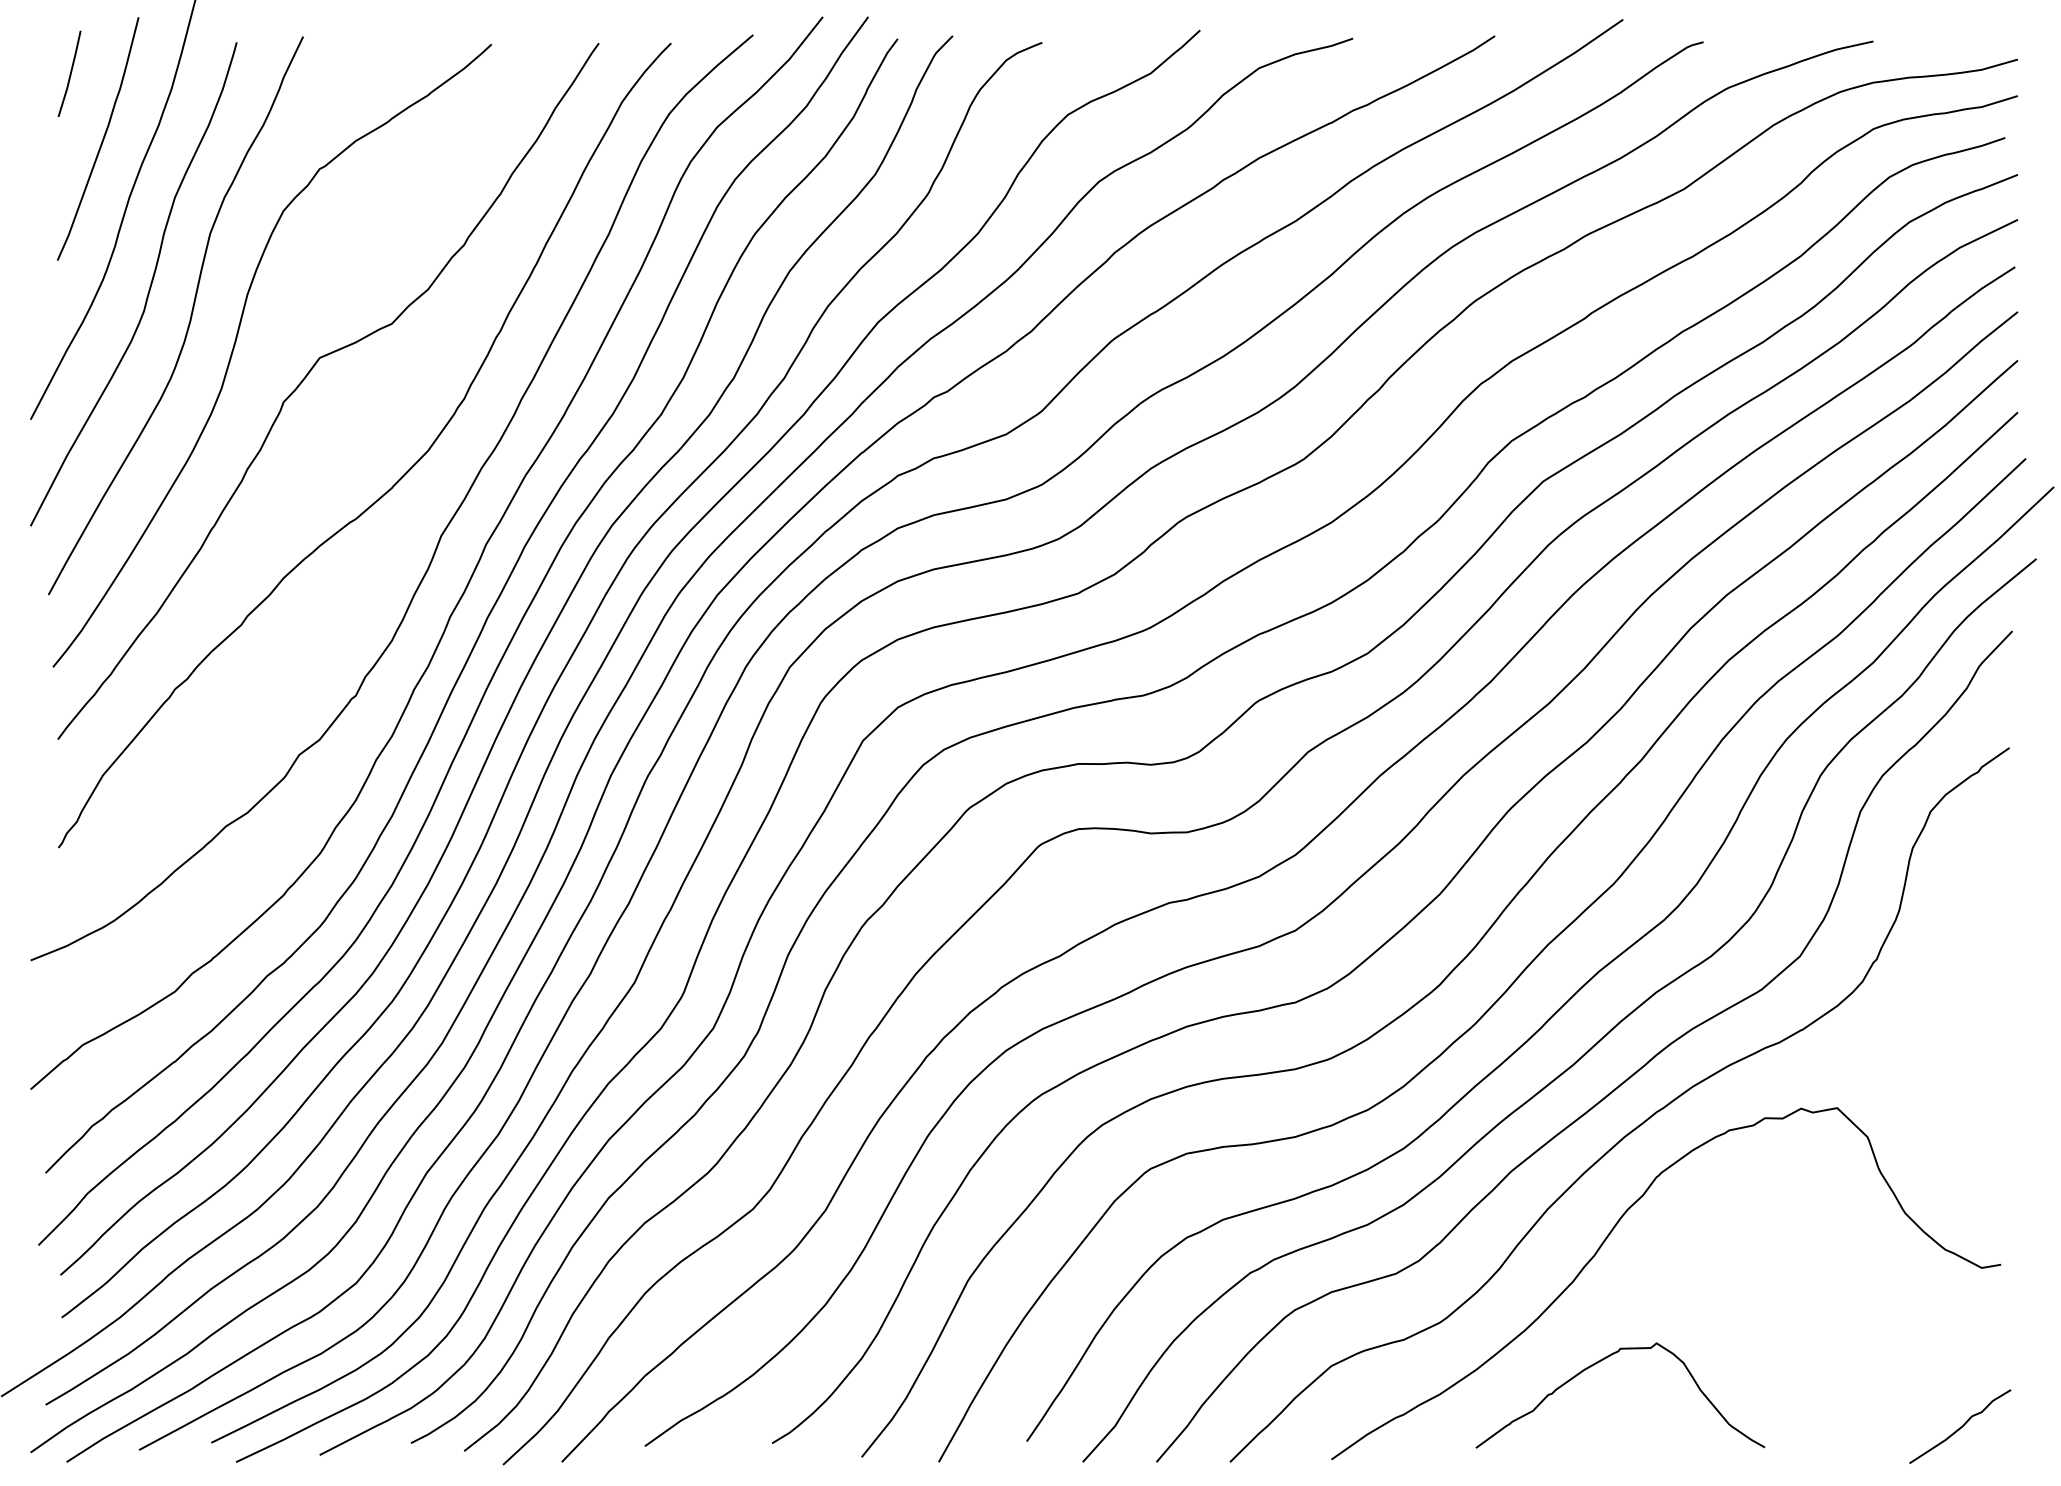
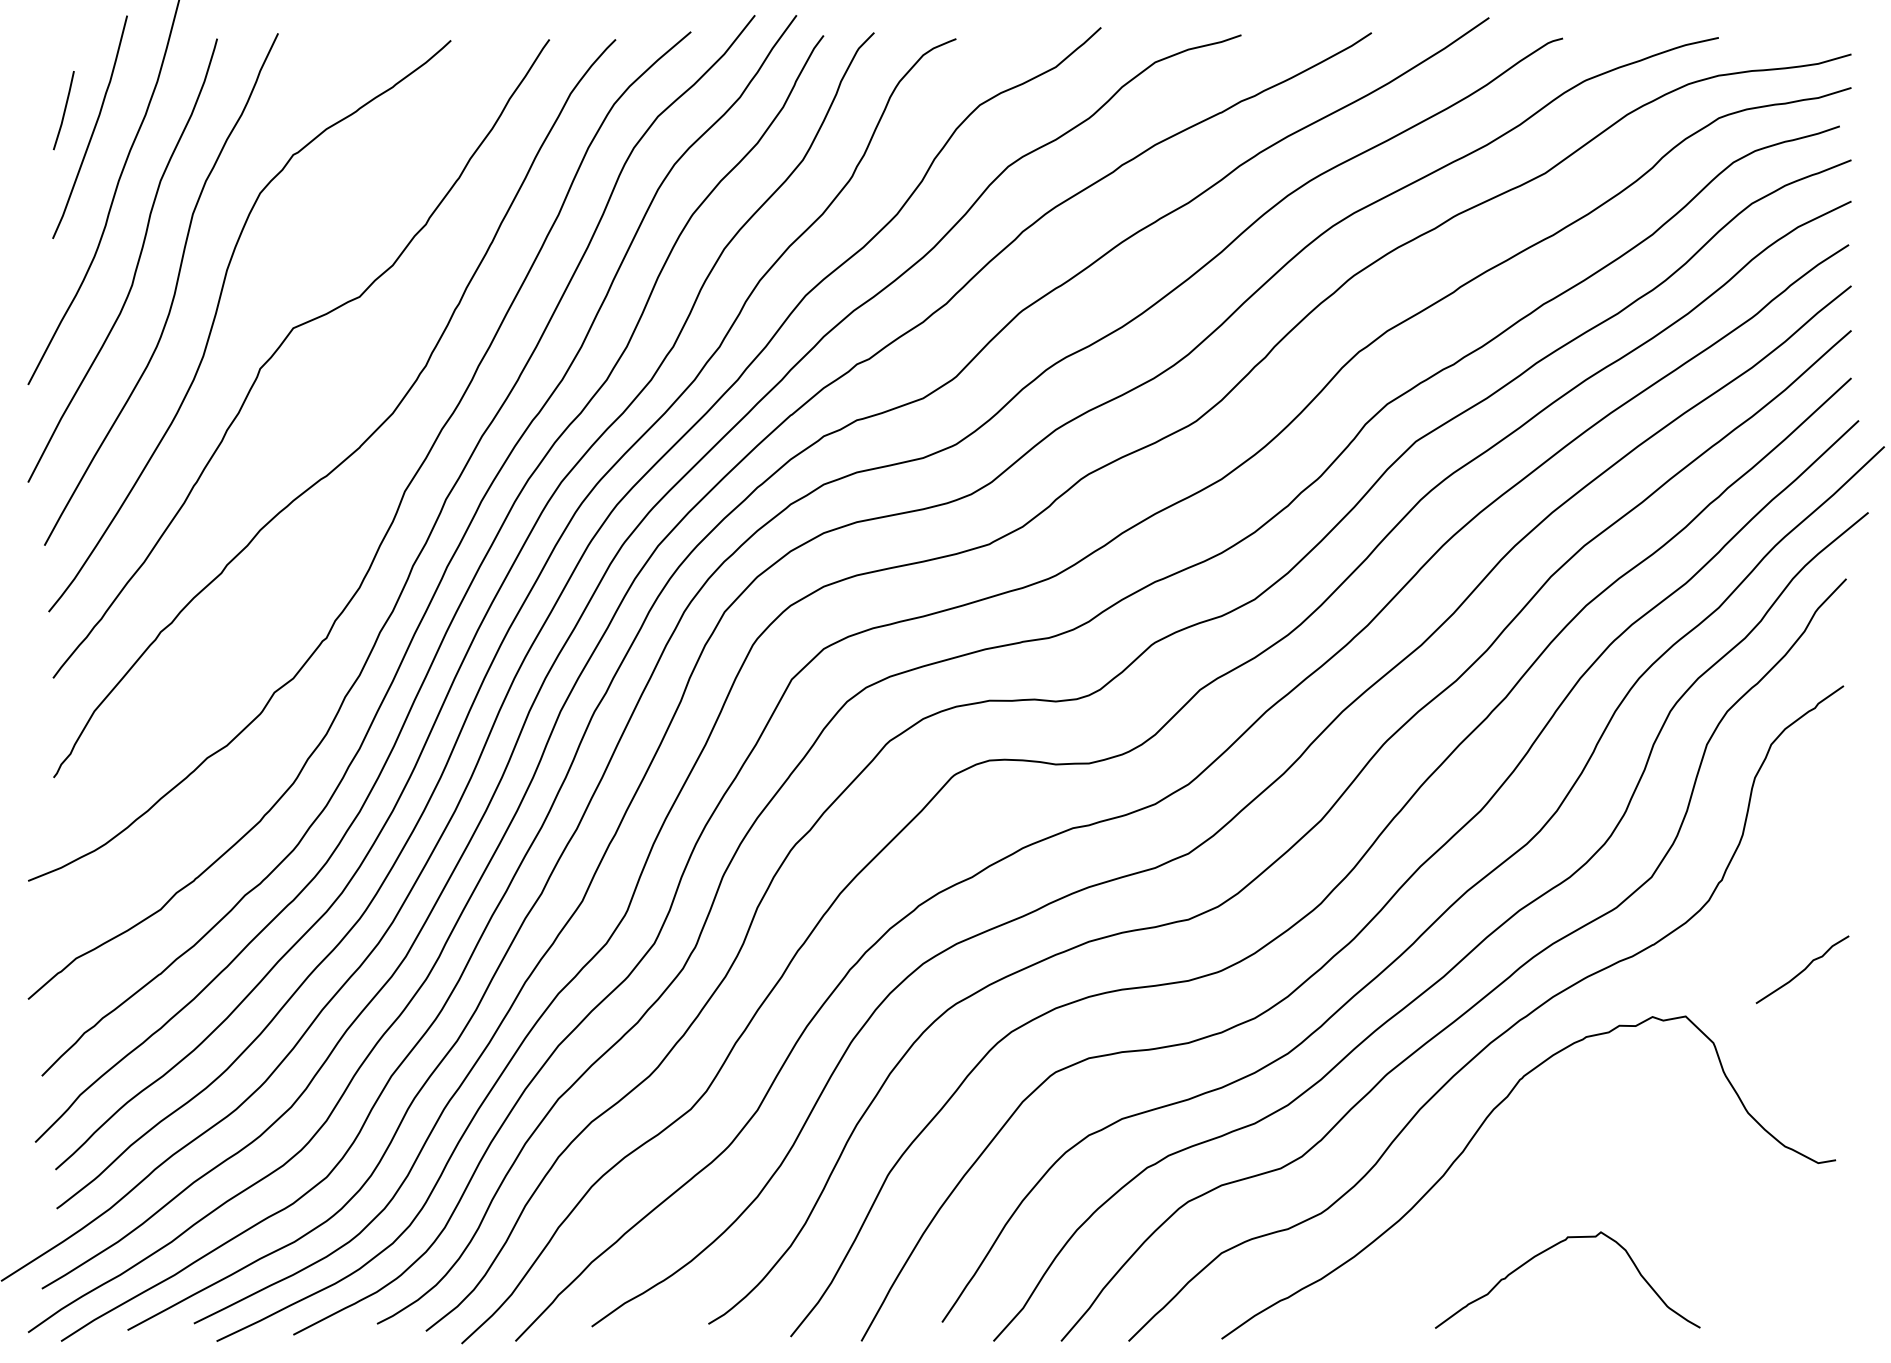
line: (70, 73) -> (64, 110), moved
curve: (1602, 1360) -> (1551, 1248), moved
curve: (1961, 1426) -> (1803, 969), moved

